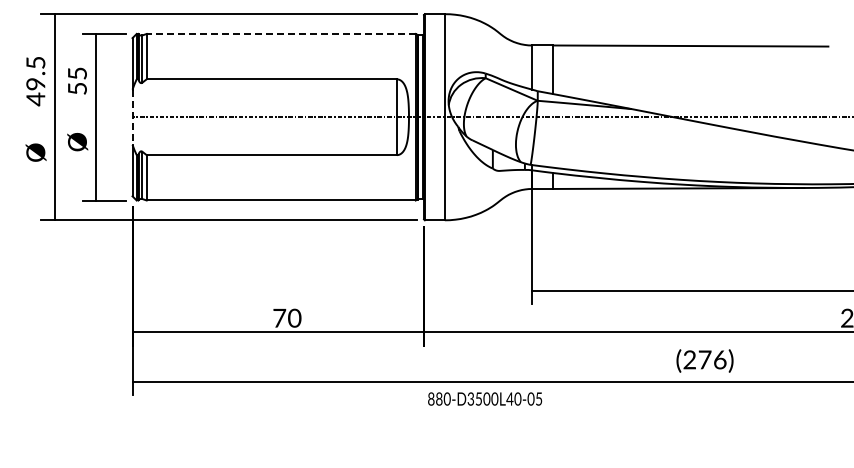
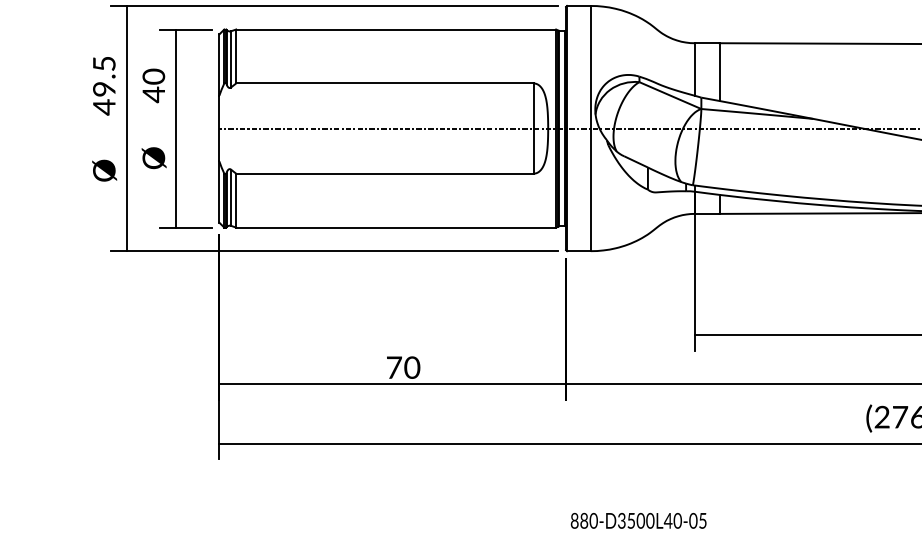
line: (280, 33) -> (395, 28), dashed -> solid
text: (77, 80) -> (153, 84), 55 -> 40
line: (132, 117) -> (219, 128), dashed -> solid
text: (485, 398) -> (639, 520), moved

